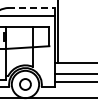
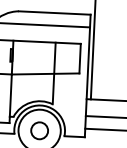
line: (32, 7) -> (56, 12), dashed -> solid

